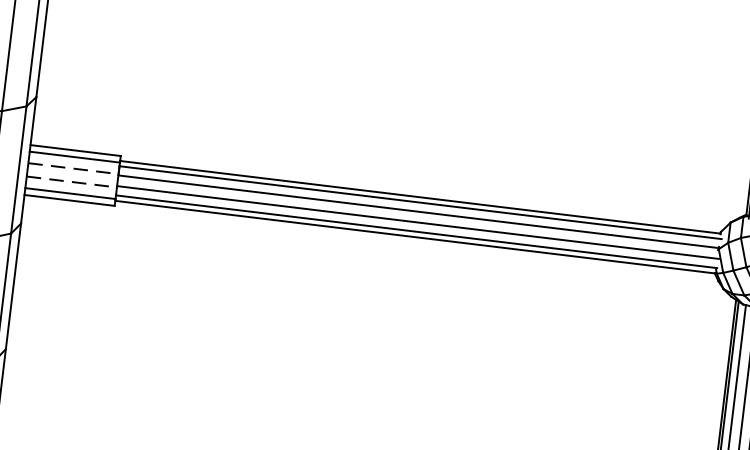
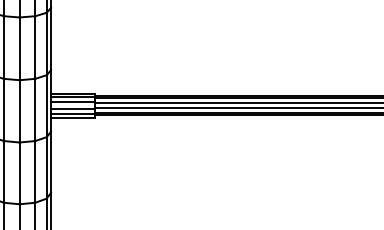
line: (72, 168) -> (72, 102), dashed -> solid
line: (70, 181) -> (72, 108), dashed -> solid

